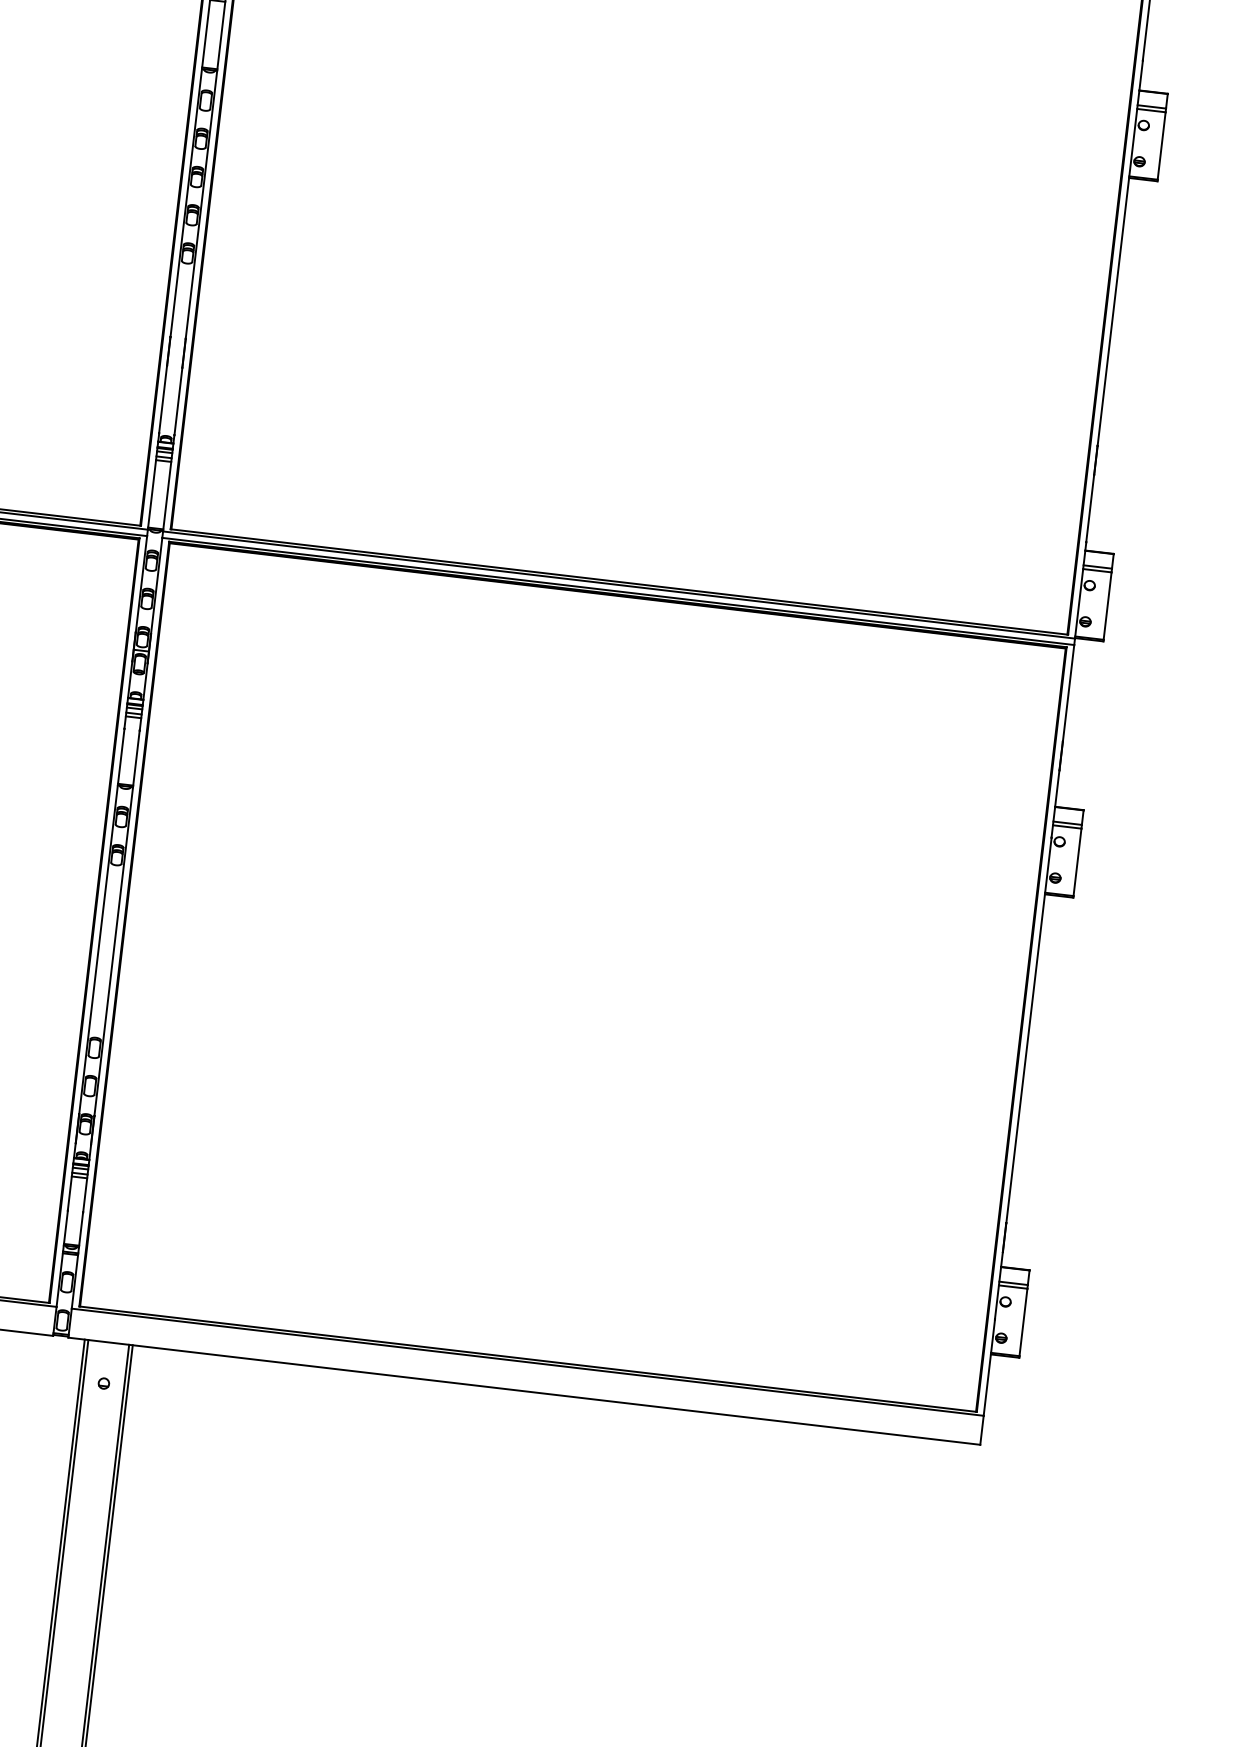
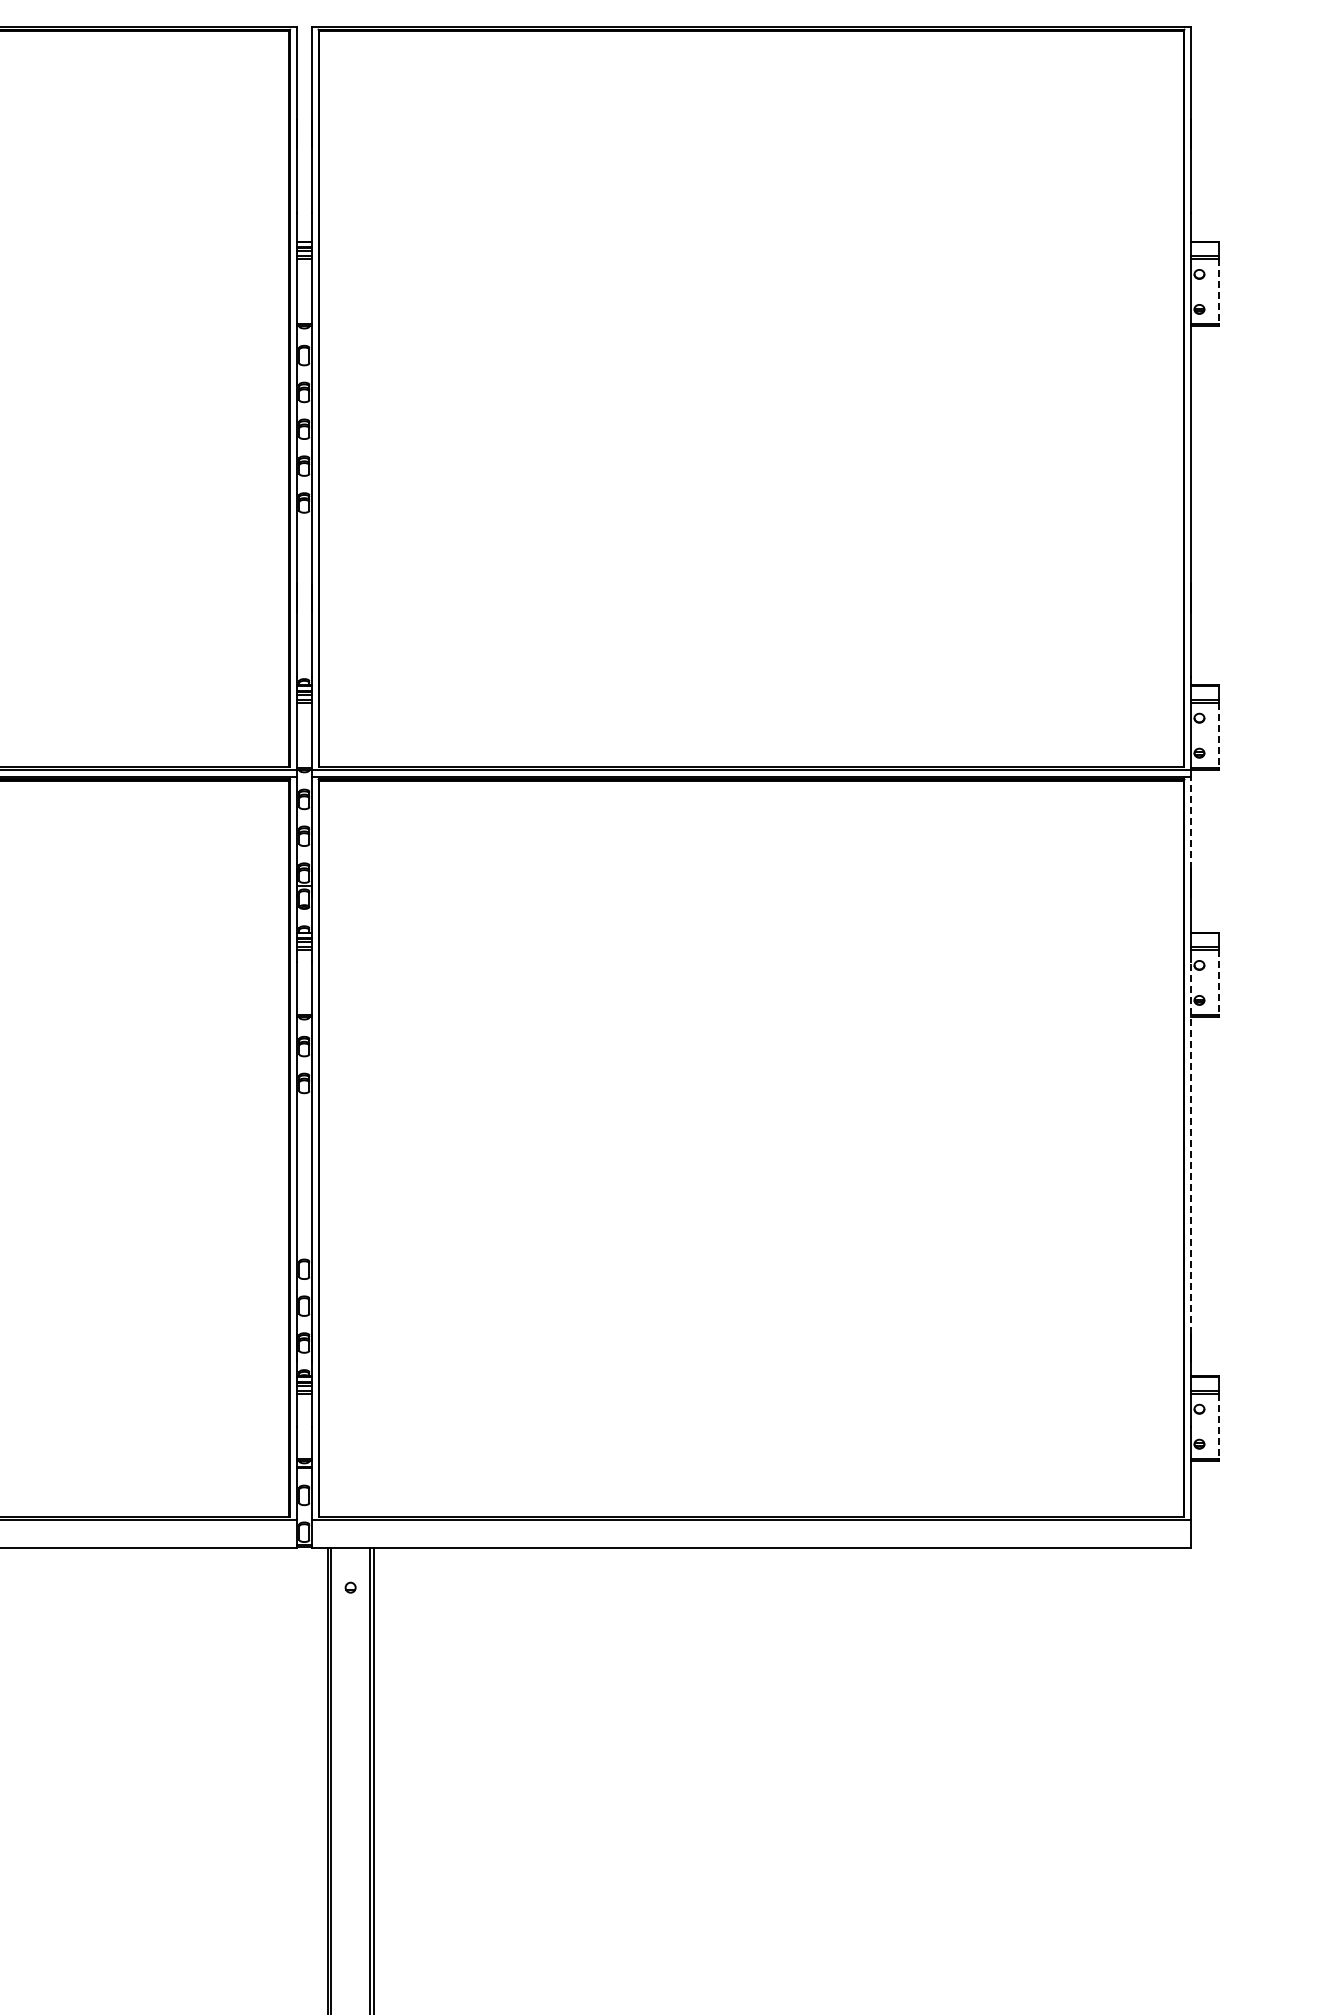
line: (1161, 145) -> (1218, 291), solid -> dashed
line: (1107, 605) -> (1218, 735), solid -> dashed
line: (1068, 692) -> (1191, 822), solid -> dashed
line: (1077, 861) -> (1218, 982), solid -> dashed
line: (1029, 1030) -> (1191, 1148), solid -> dashed
line: (1023, 1322) -> (1218, 1426), solid -> dashed

